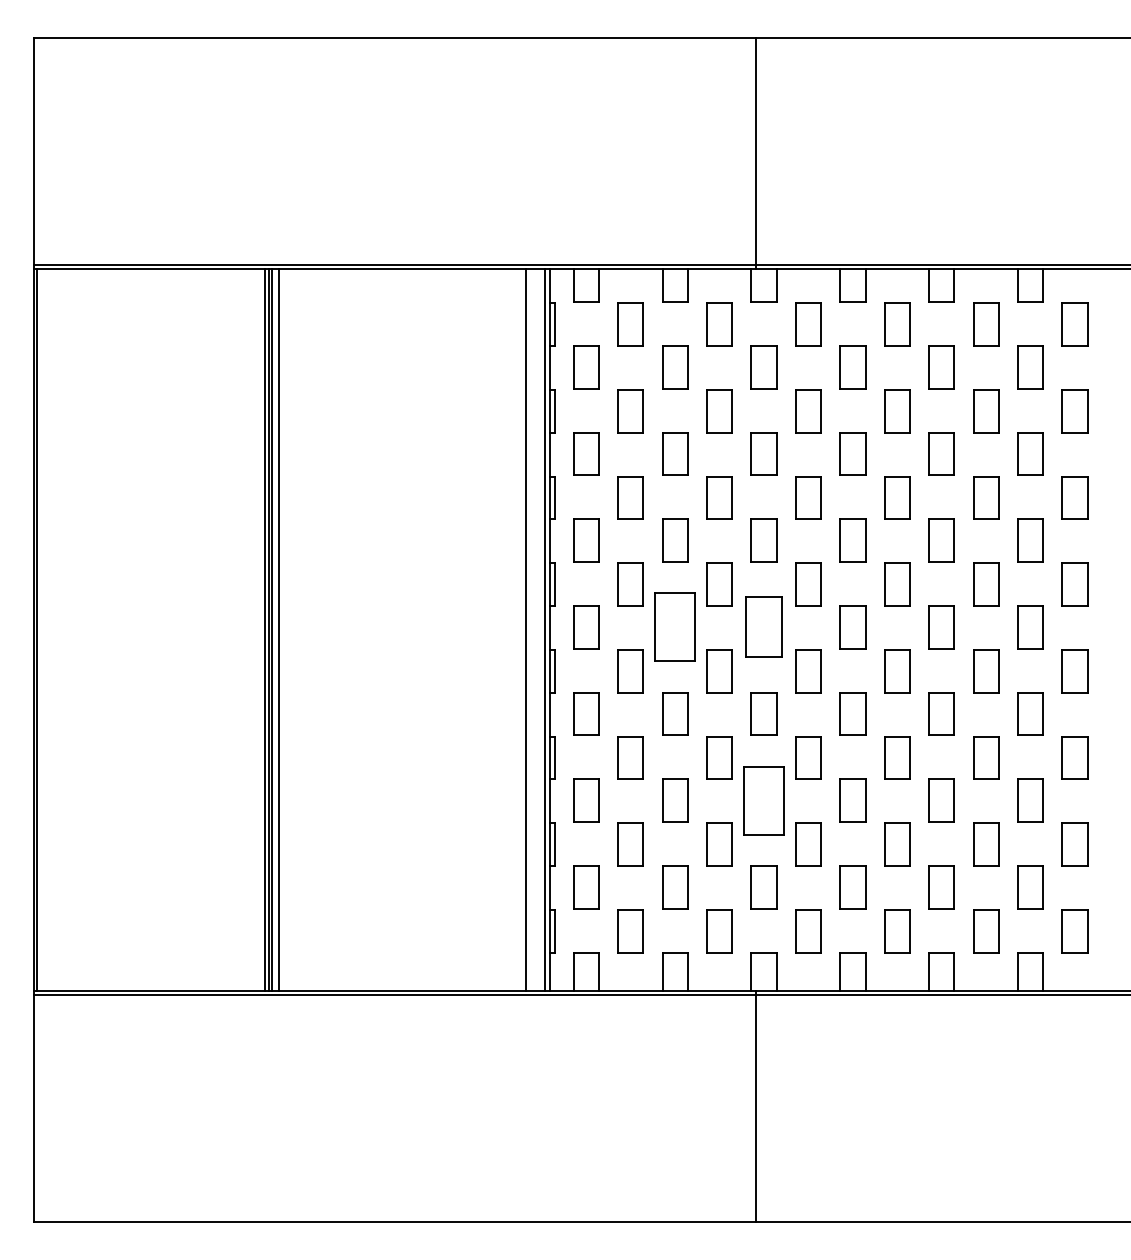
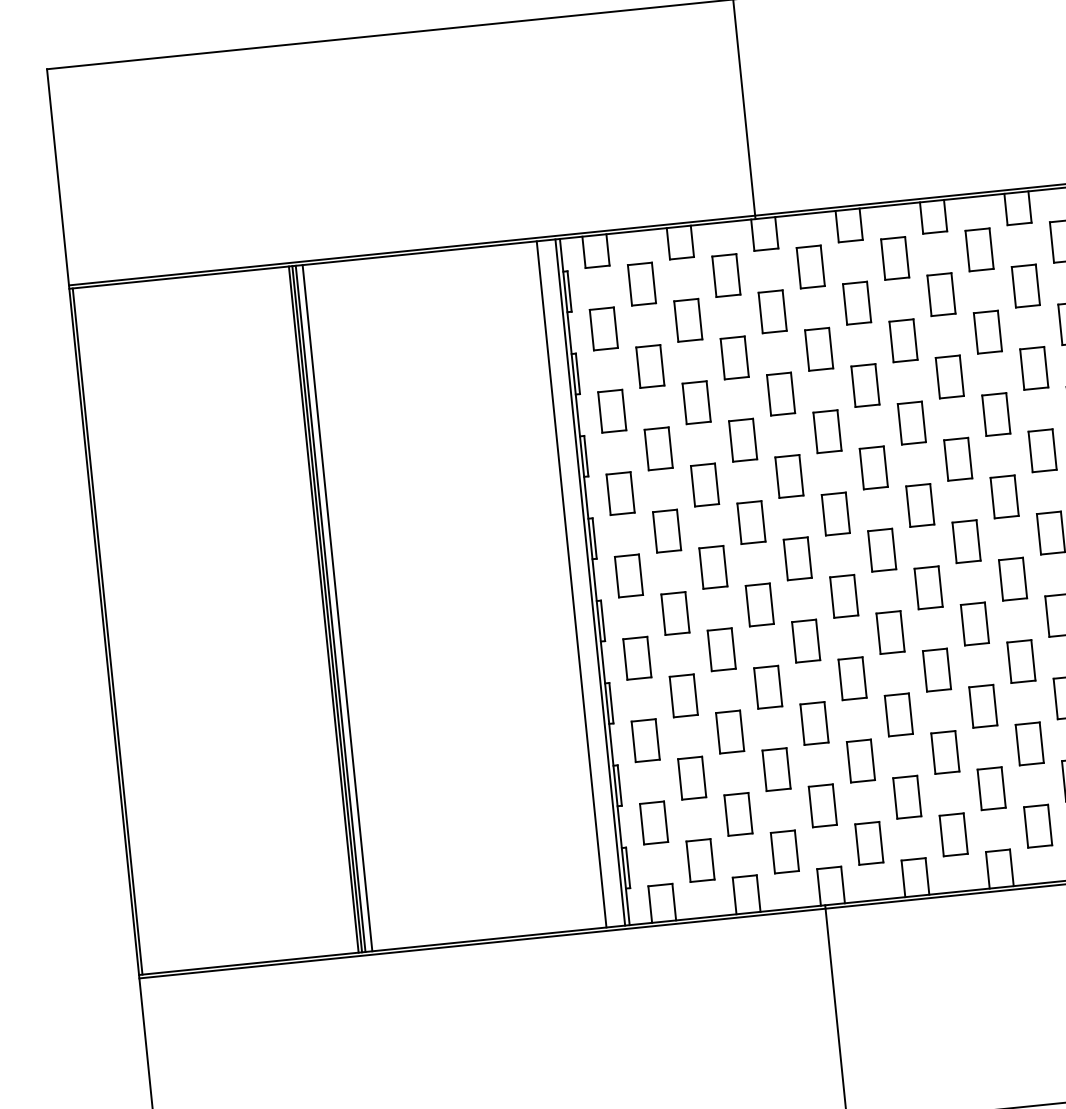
part: (675, 627) -> (713, 567), size x0.62
part: (763, 627) -> (797, 559), size x0.71
part: (763, 800) -> (813, 723), size x0.62

